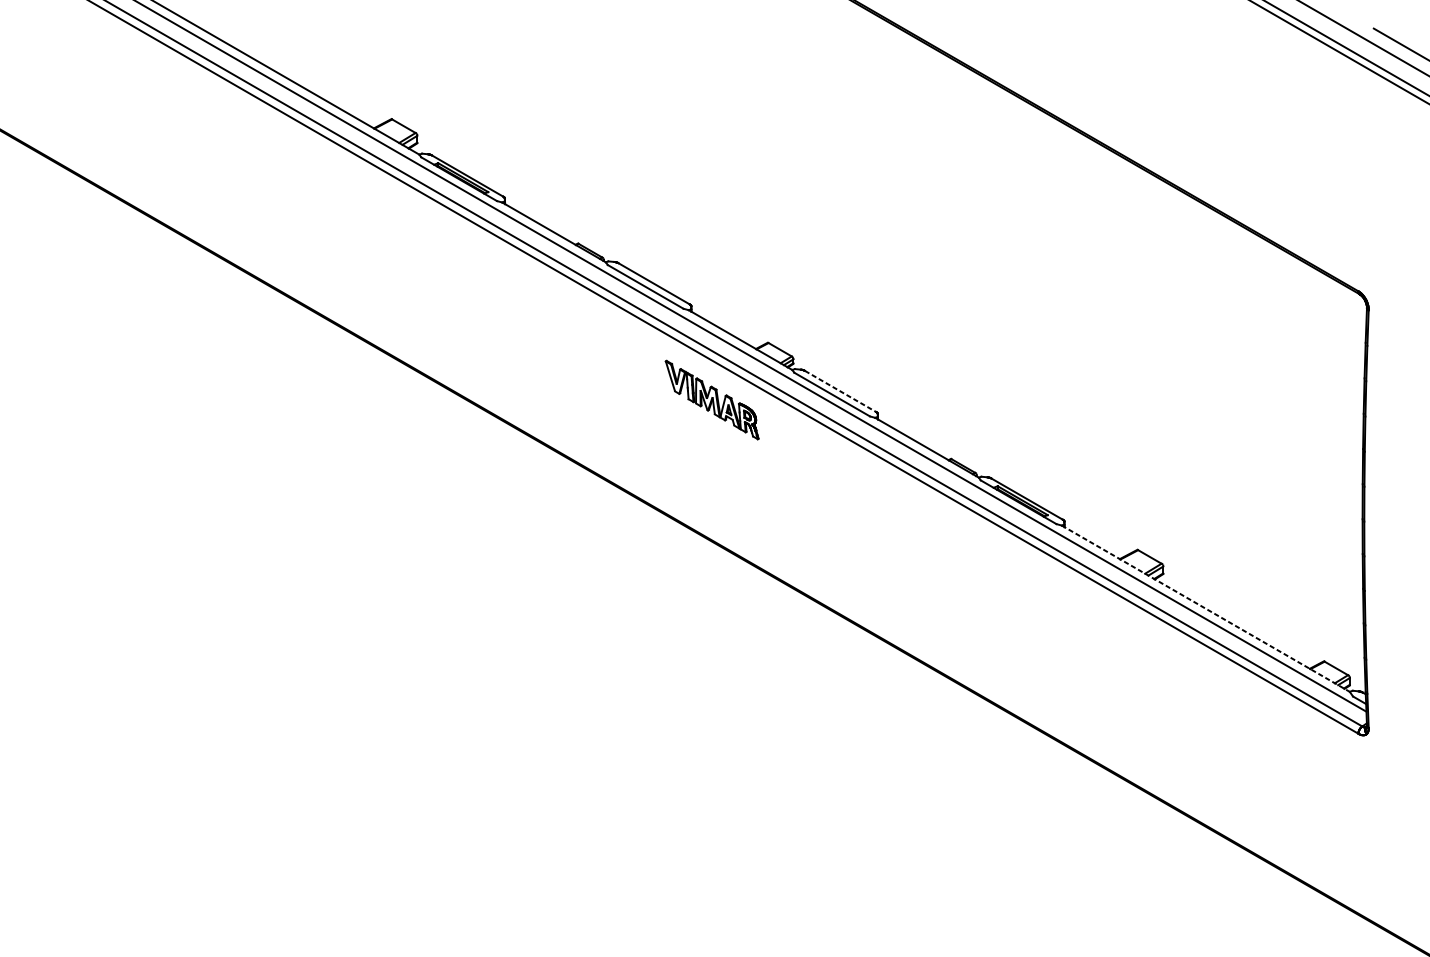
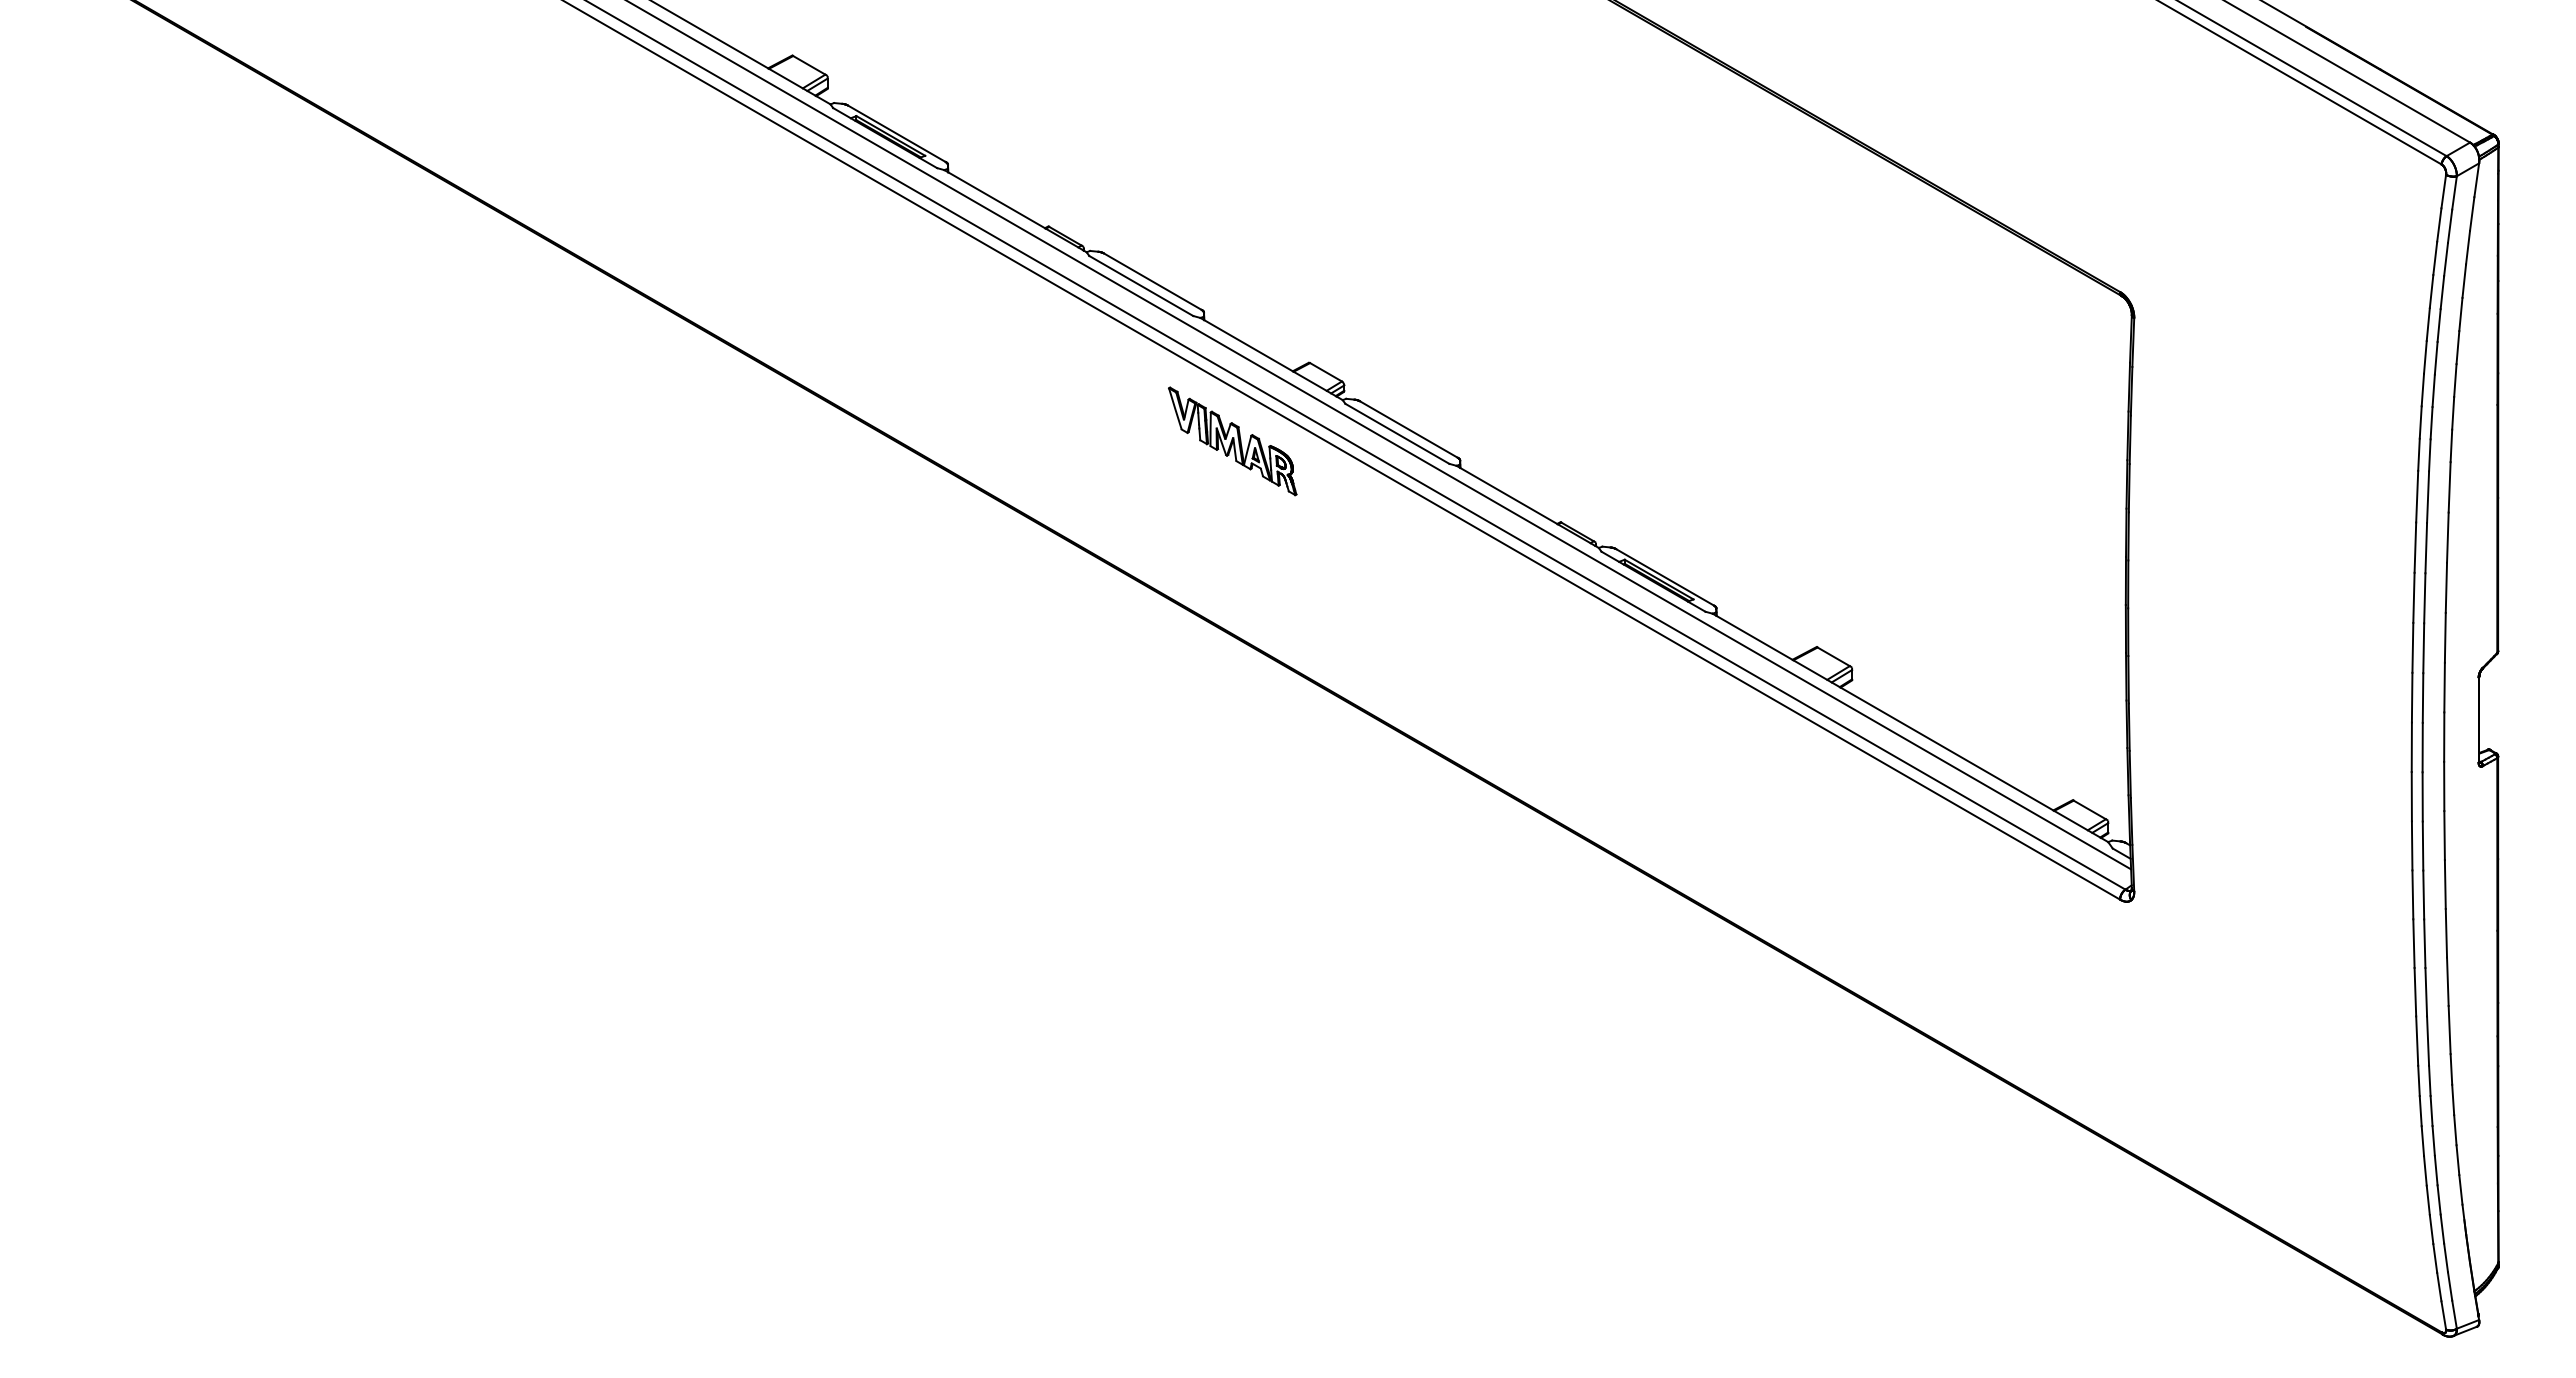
line: (840, 391) -> (1409, 429), dashed -> solid
line: (1205, 609) -> (1910, 728), dashed -> solid

